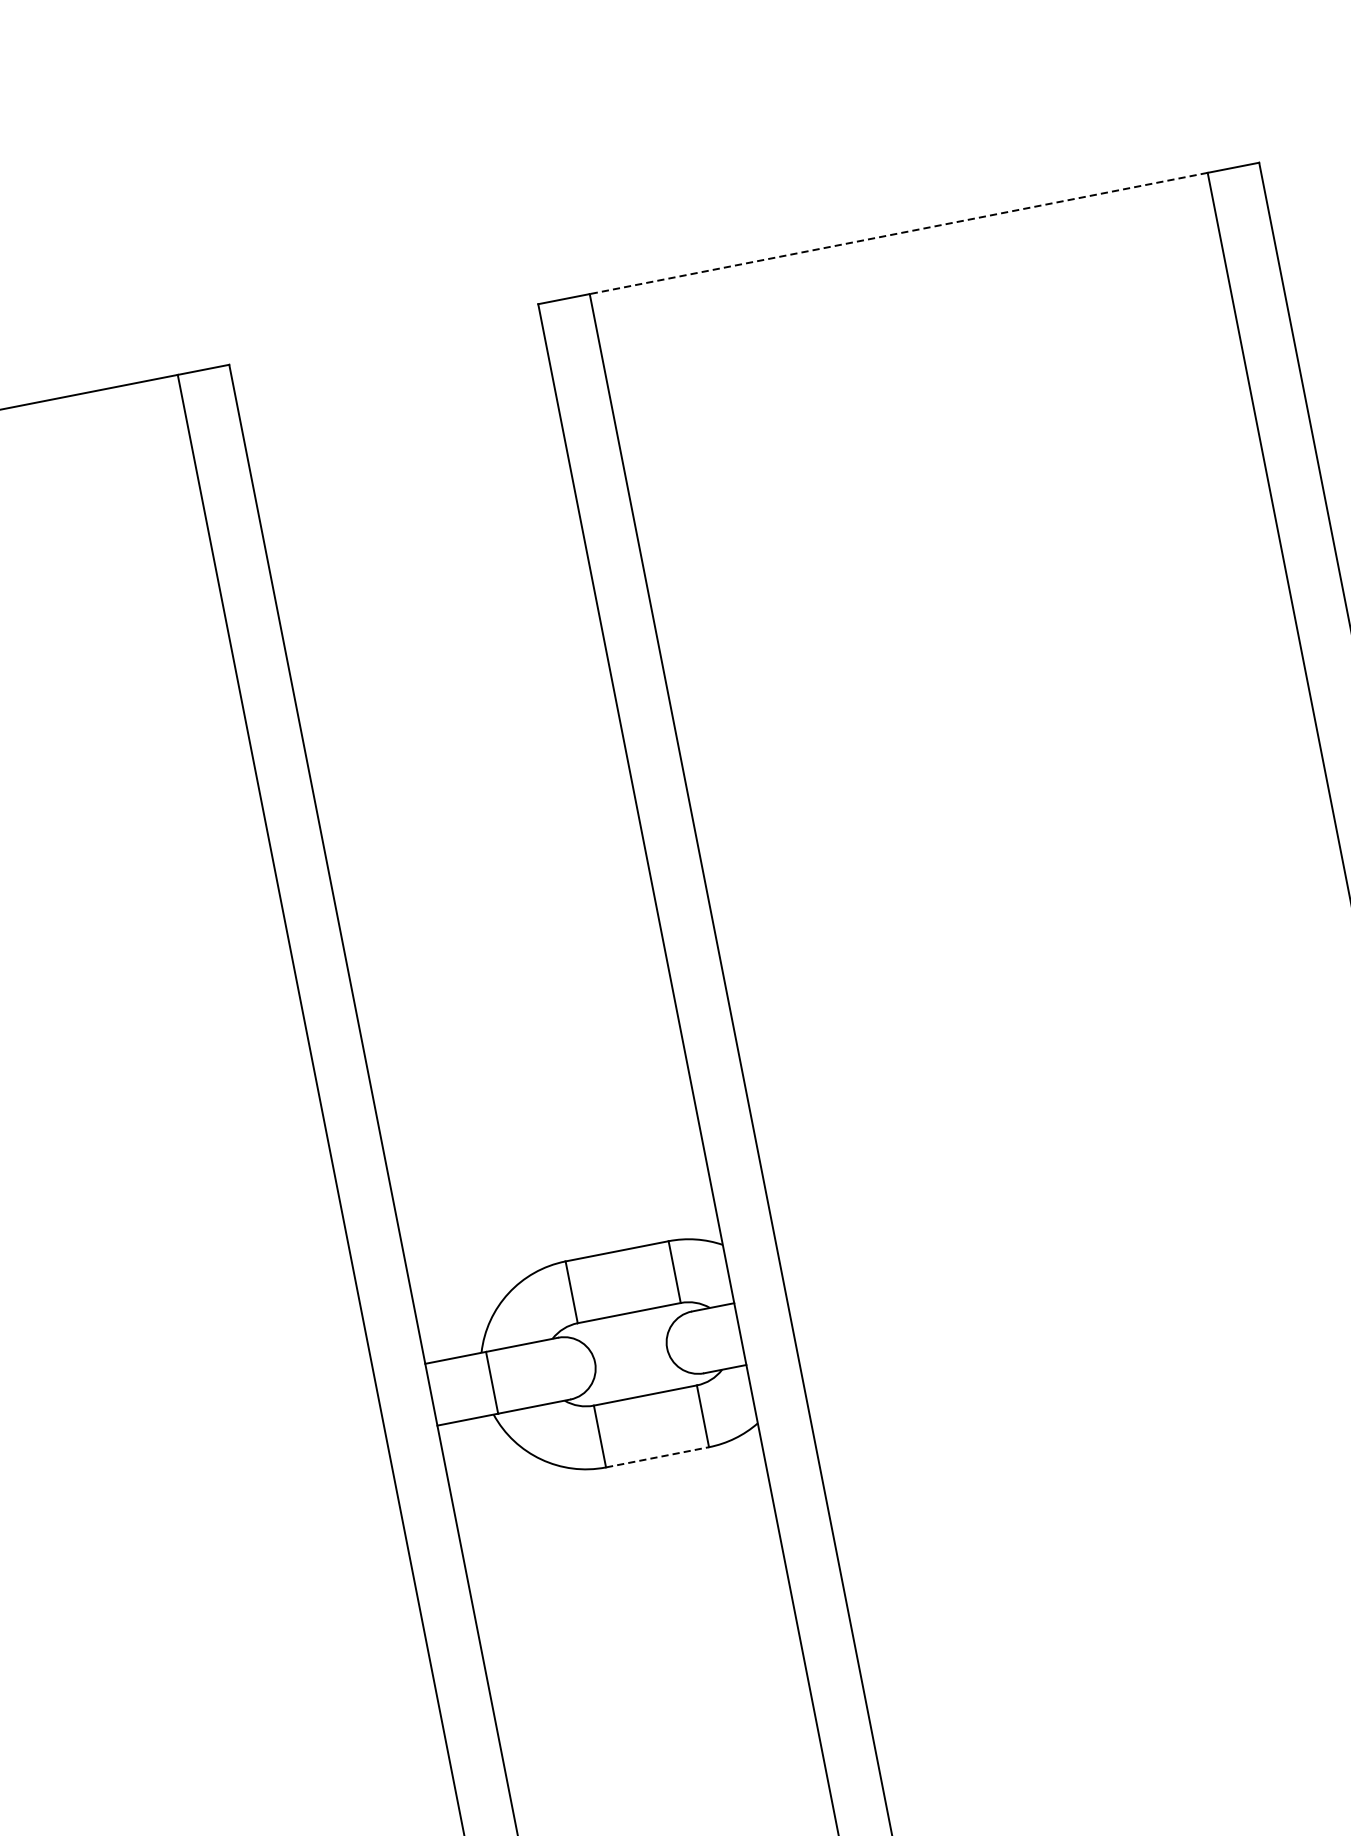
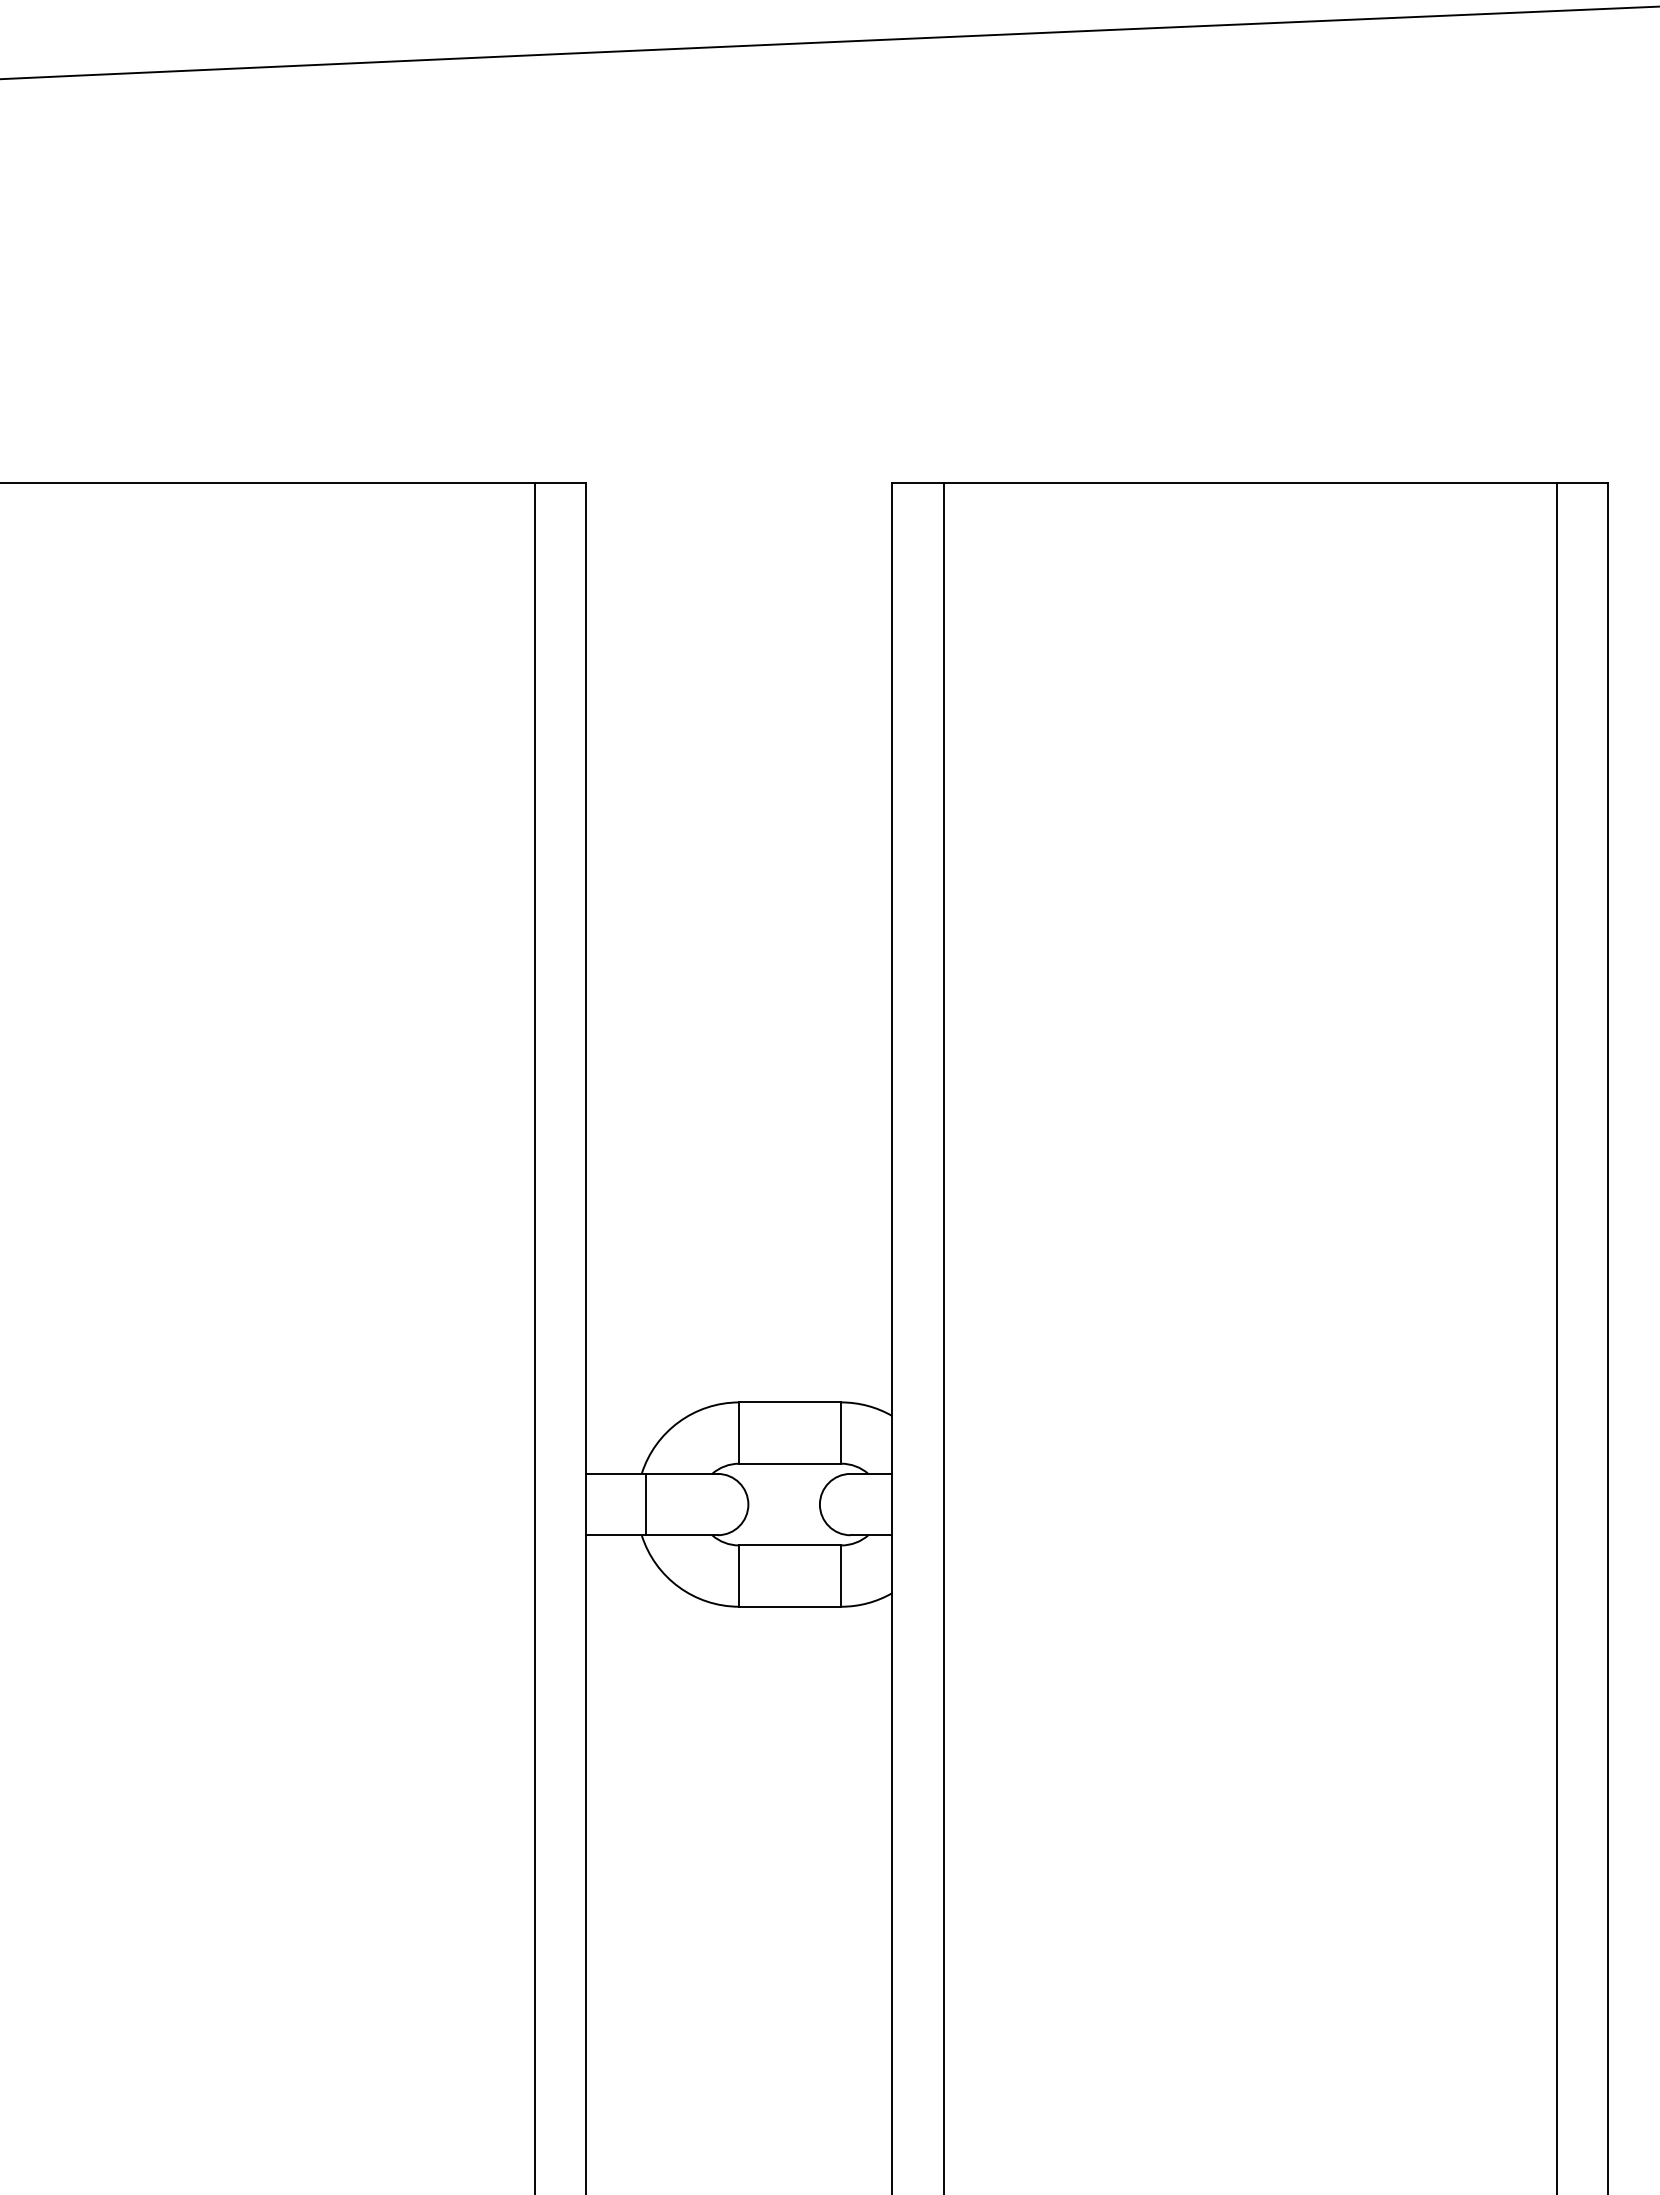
line: (898, 233) -> (1249, 482), dashed -> solid
line: (657, 1457) -> (790, 1606), dashed -> solid

